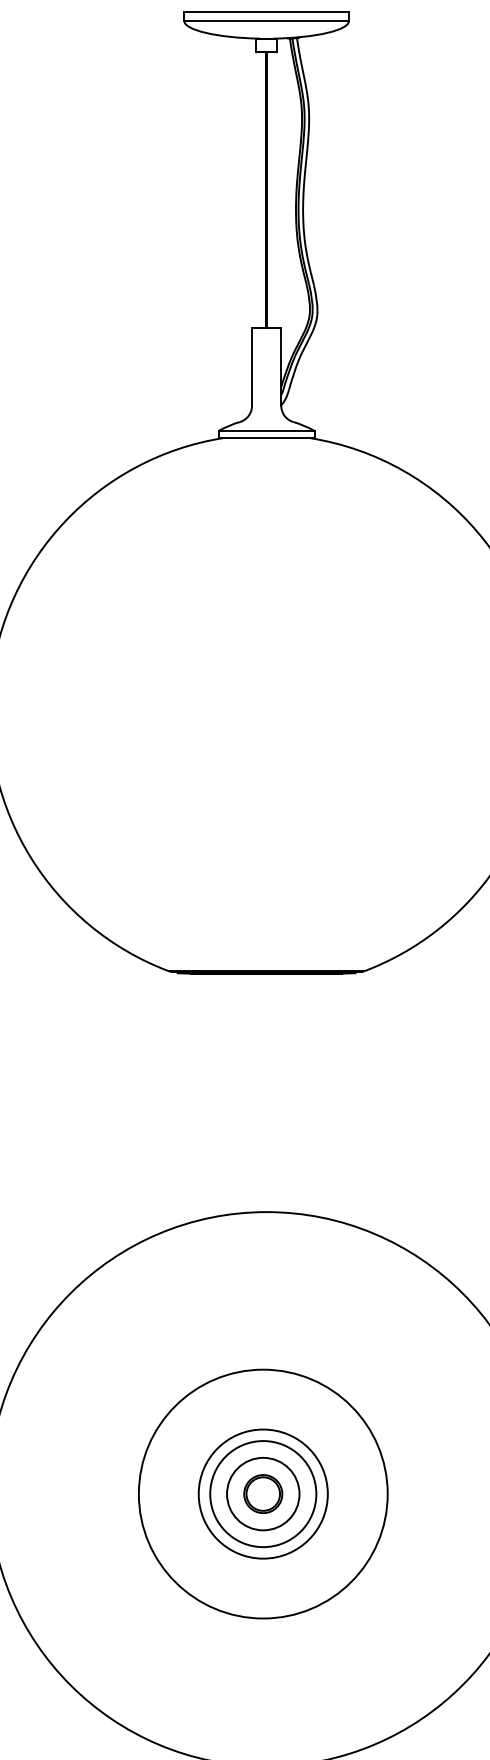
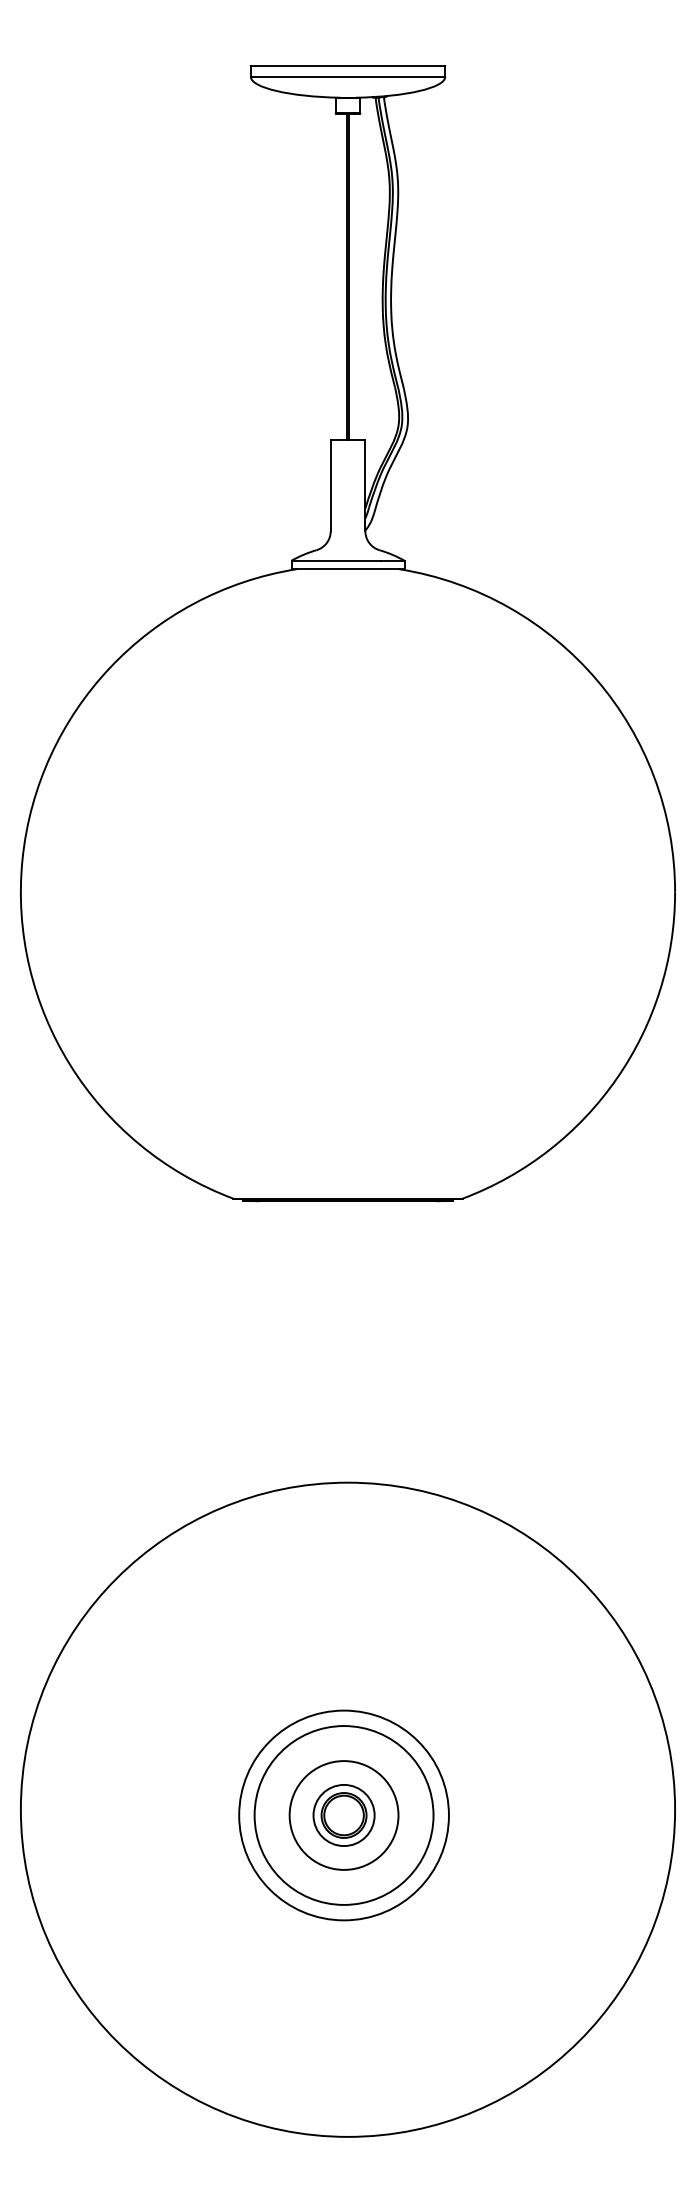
circle: (262, 1494) -> (343, 1815), size x0.71
circle: (262, 1494) -> (343, 1815), size x0.71
circle: (262, 1494) -> (343, 1815), size x0.71
circle: (262, 1494) -> (343, 1815), size x1.43

